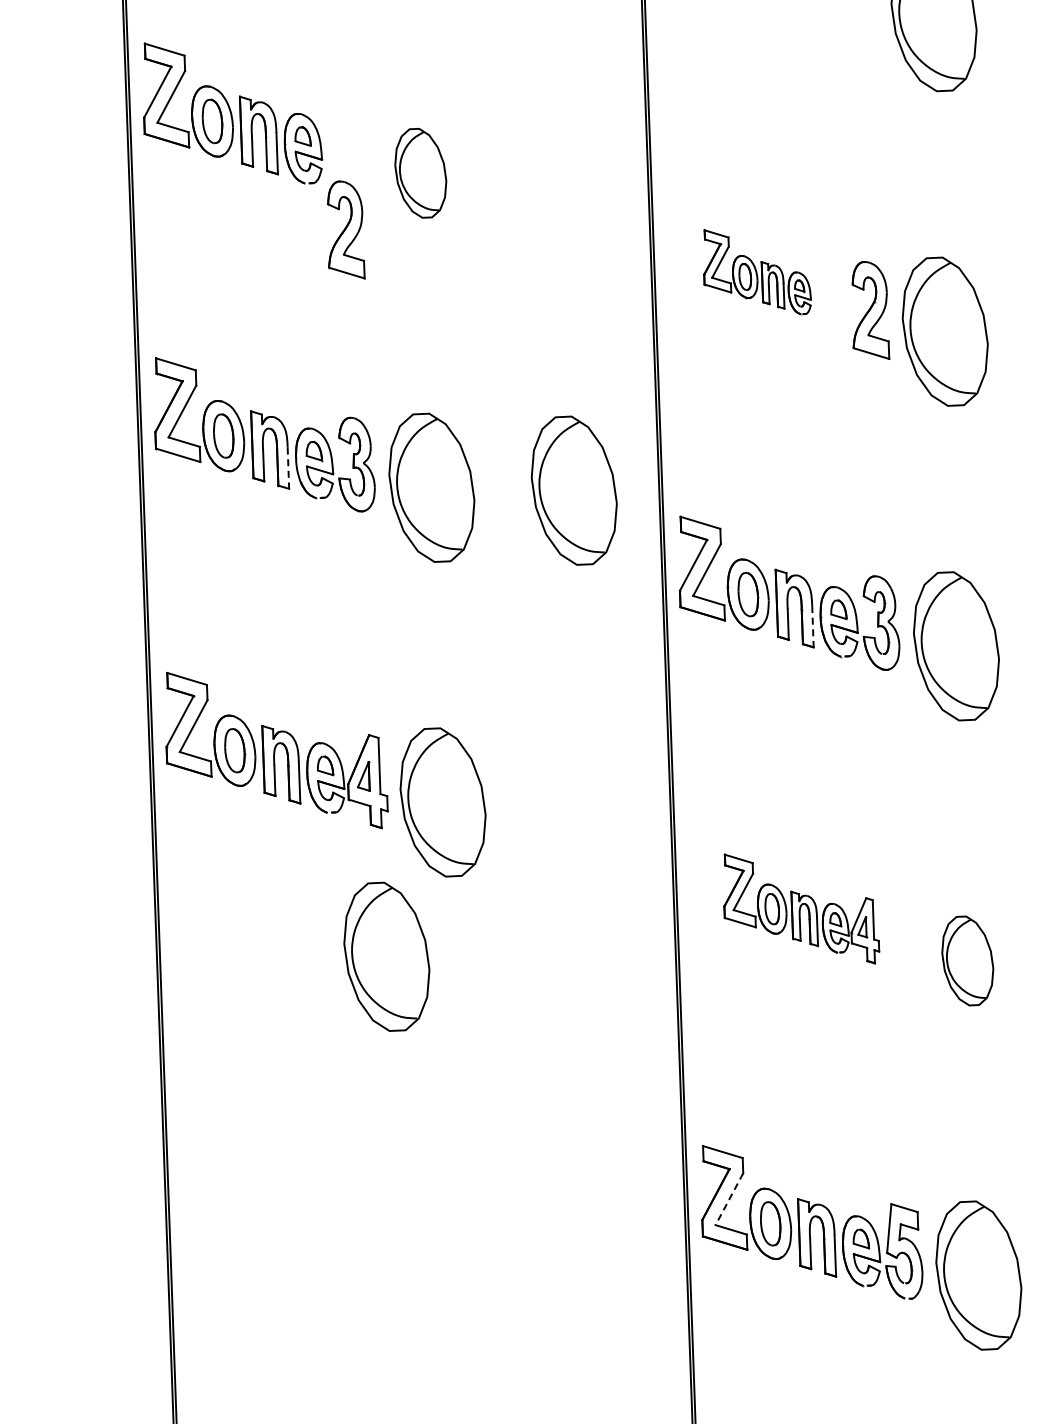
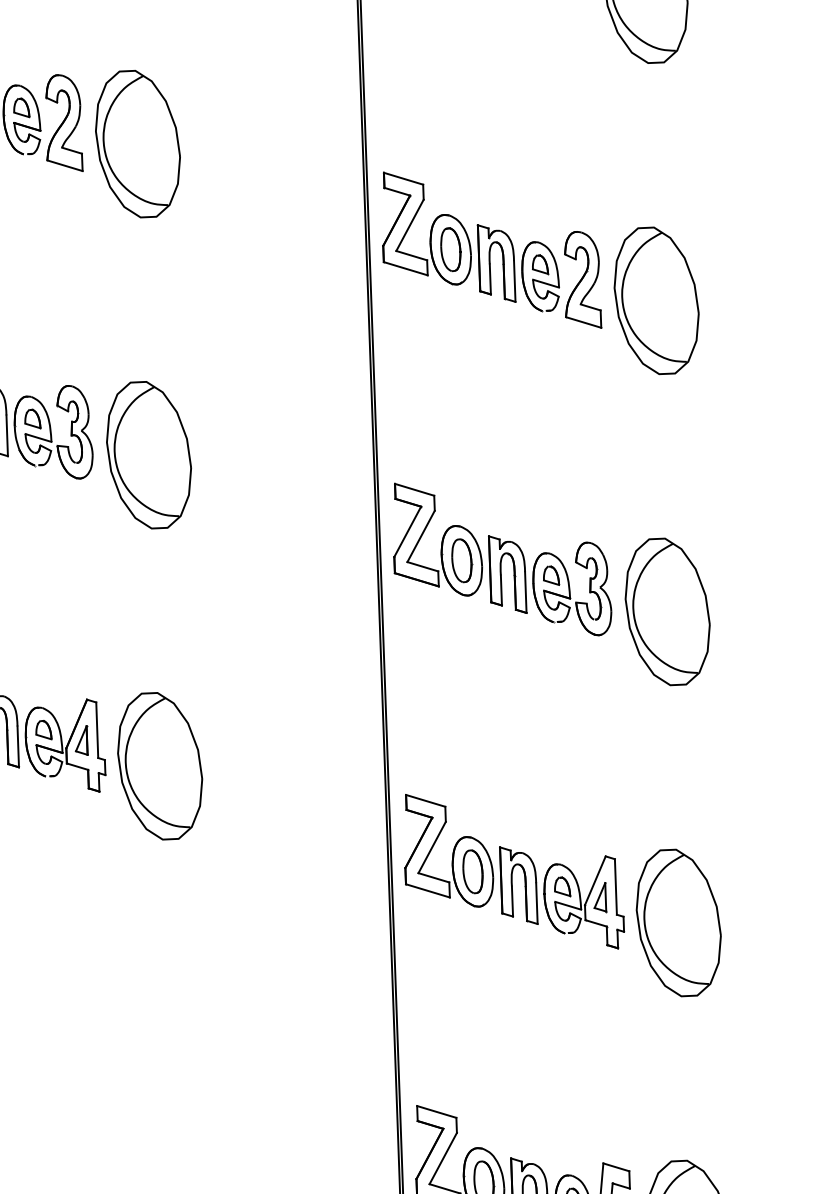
part: (420, 173) -> (137, 144), size x1.67
part: (346, 229) -> (64, 122), moved
part: (757, 272) -> (470, 242), size x1.67
line: (288, 468) -> (7, 436), dashed -> solid
part: (573, 490) -> (289, 457), removed
line: (812, 626) -> (525, 592), dashed -> solid
part: (801, 908) -> (514, 871), size x1.43
part: (386, 956) -> (104, 918), removed
part: (967, 960) -> (678, 922), size x1.67
line: (729, 1199) -> (443, 1158), dashed -> solid

